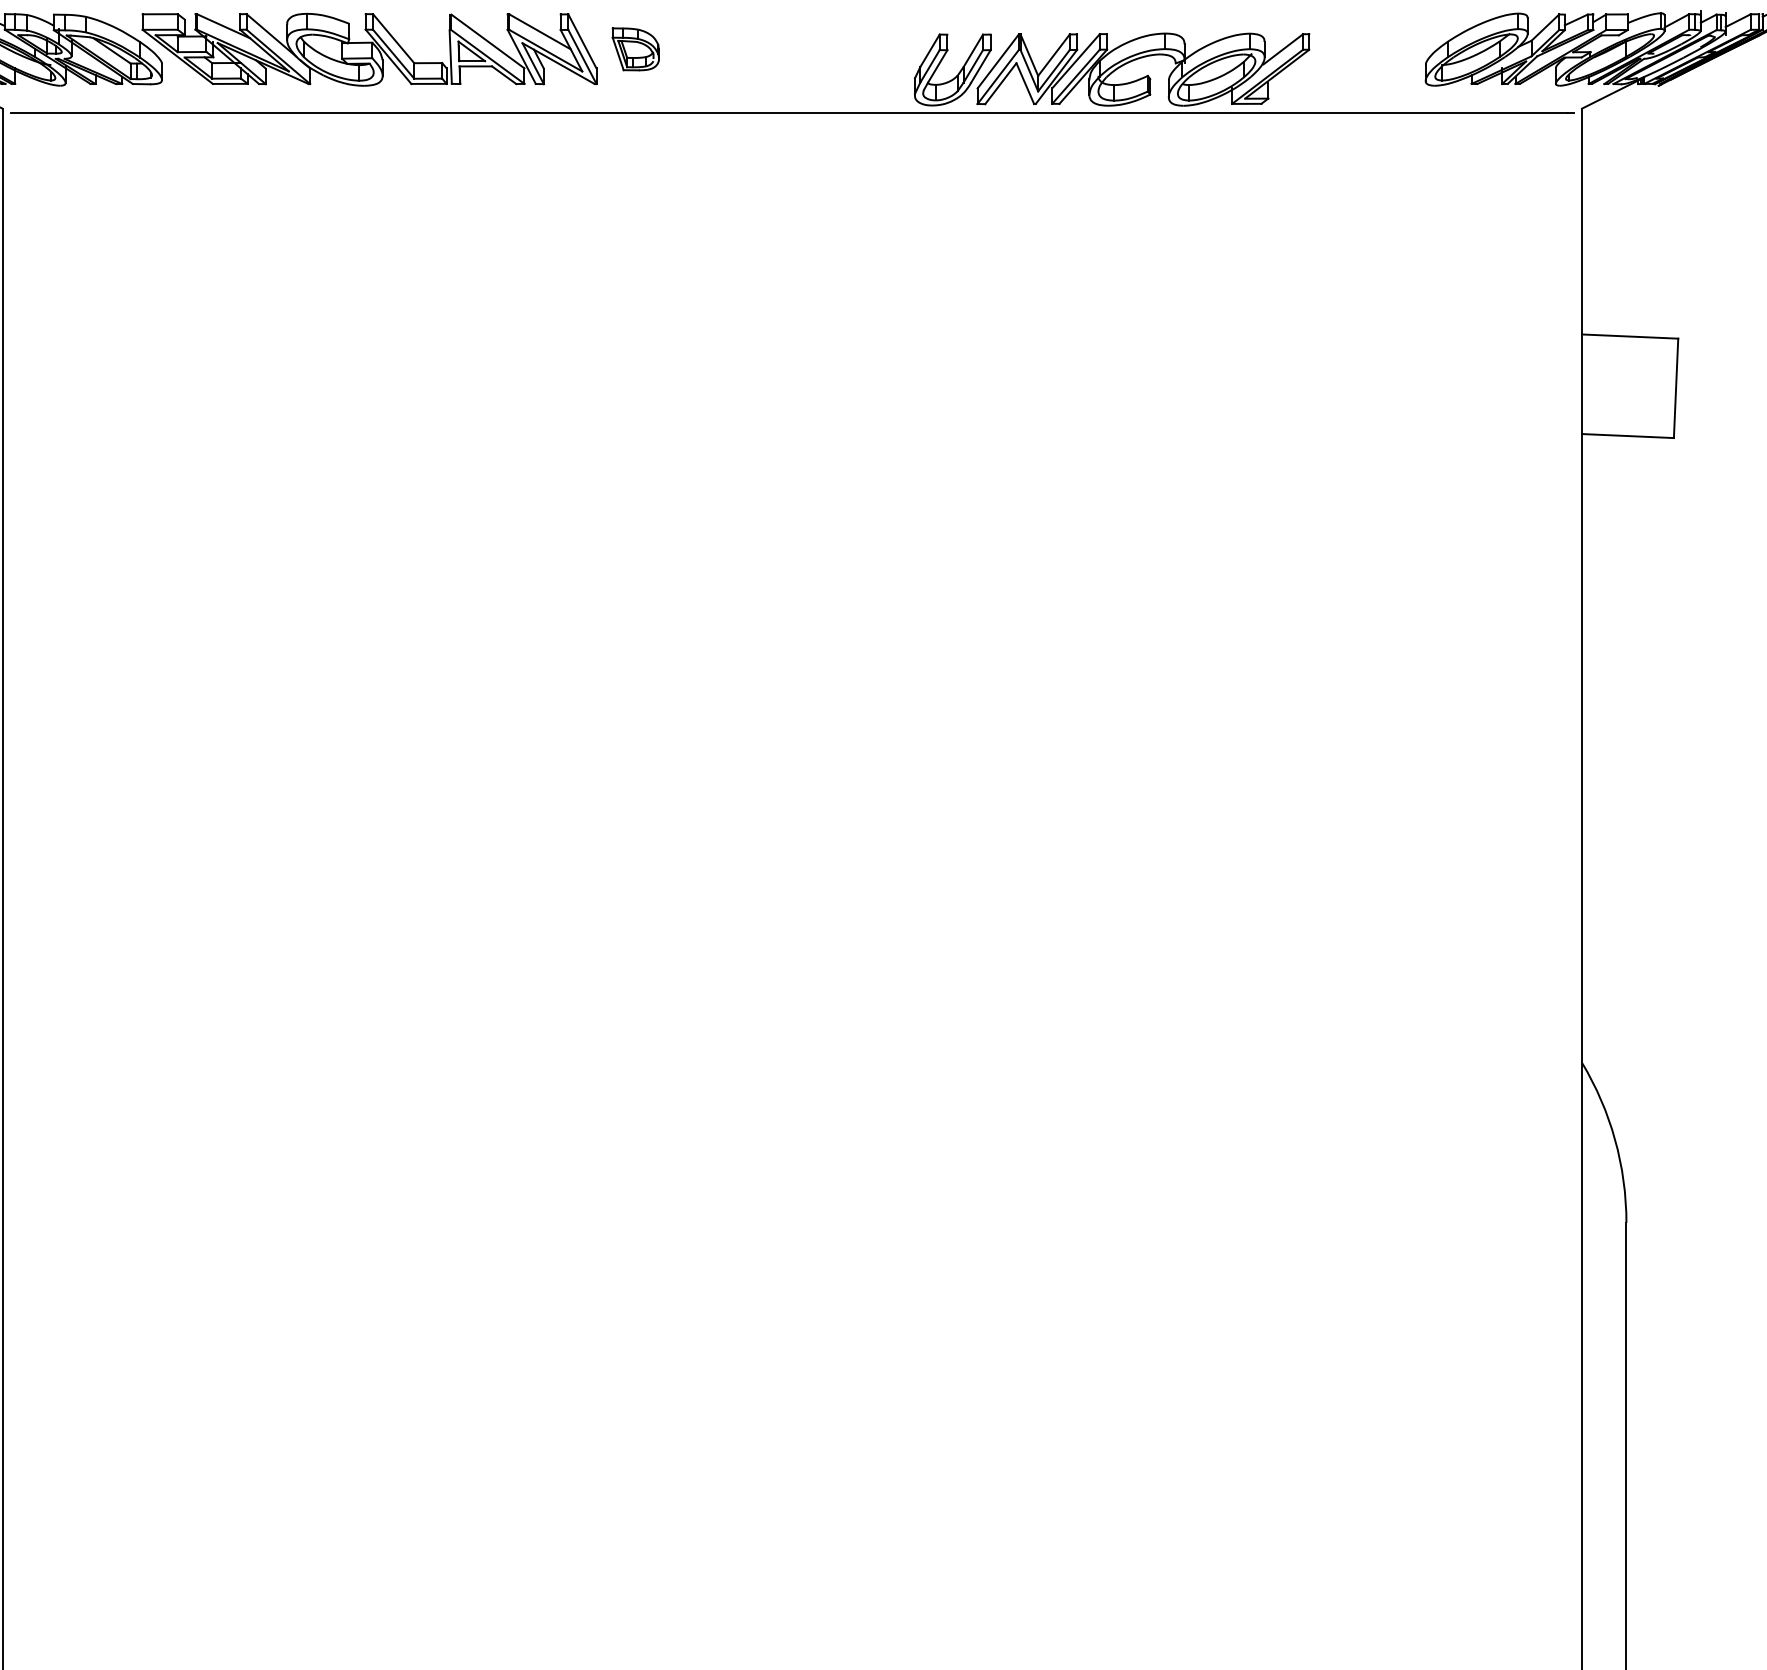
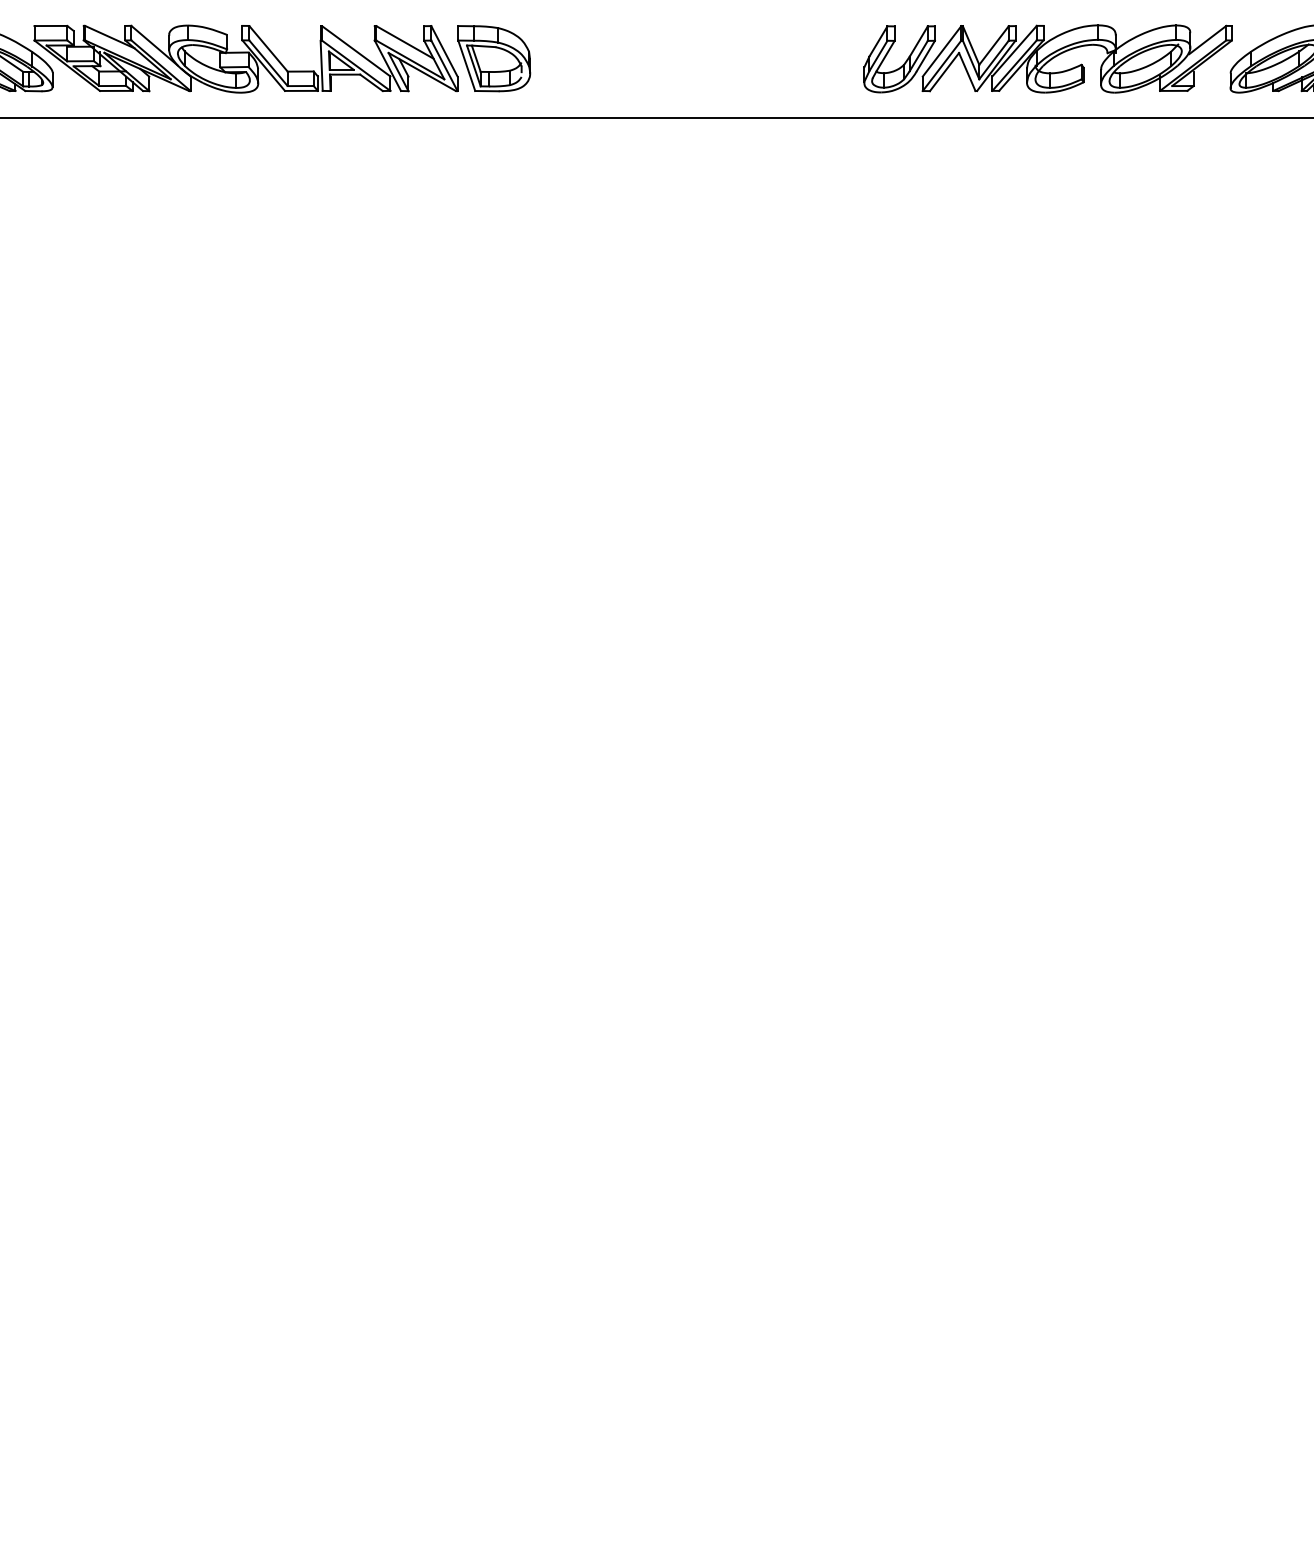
part: (635, 49) -> (493, 58), size x1.67
part: (1111, 69) -> (1047, 58), moved

